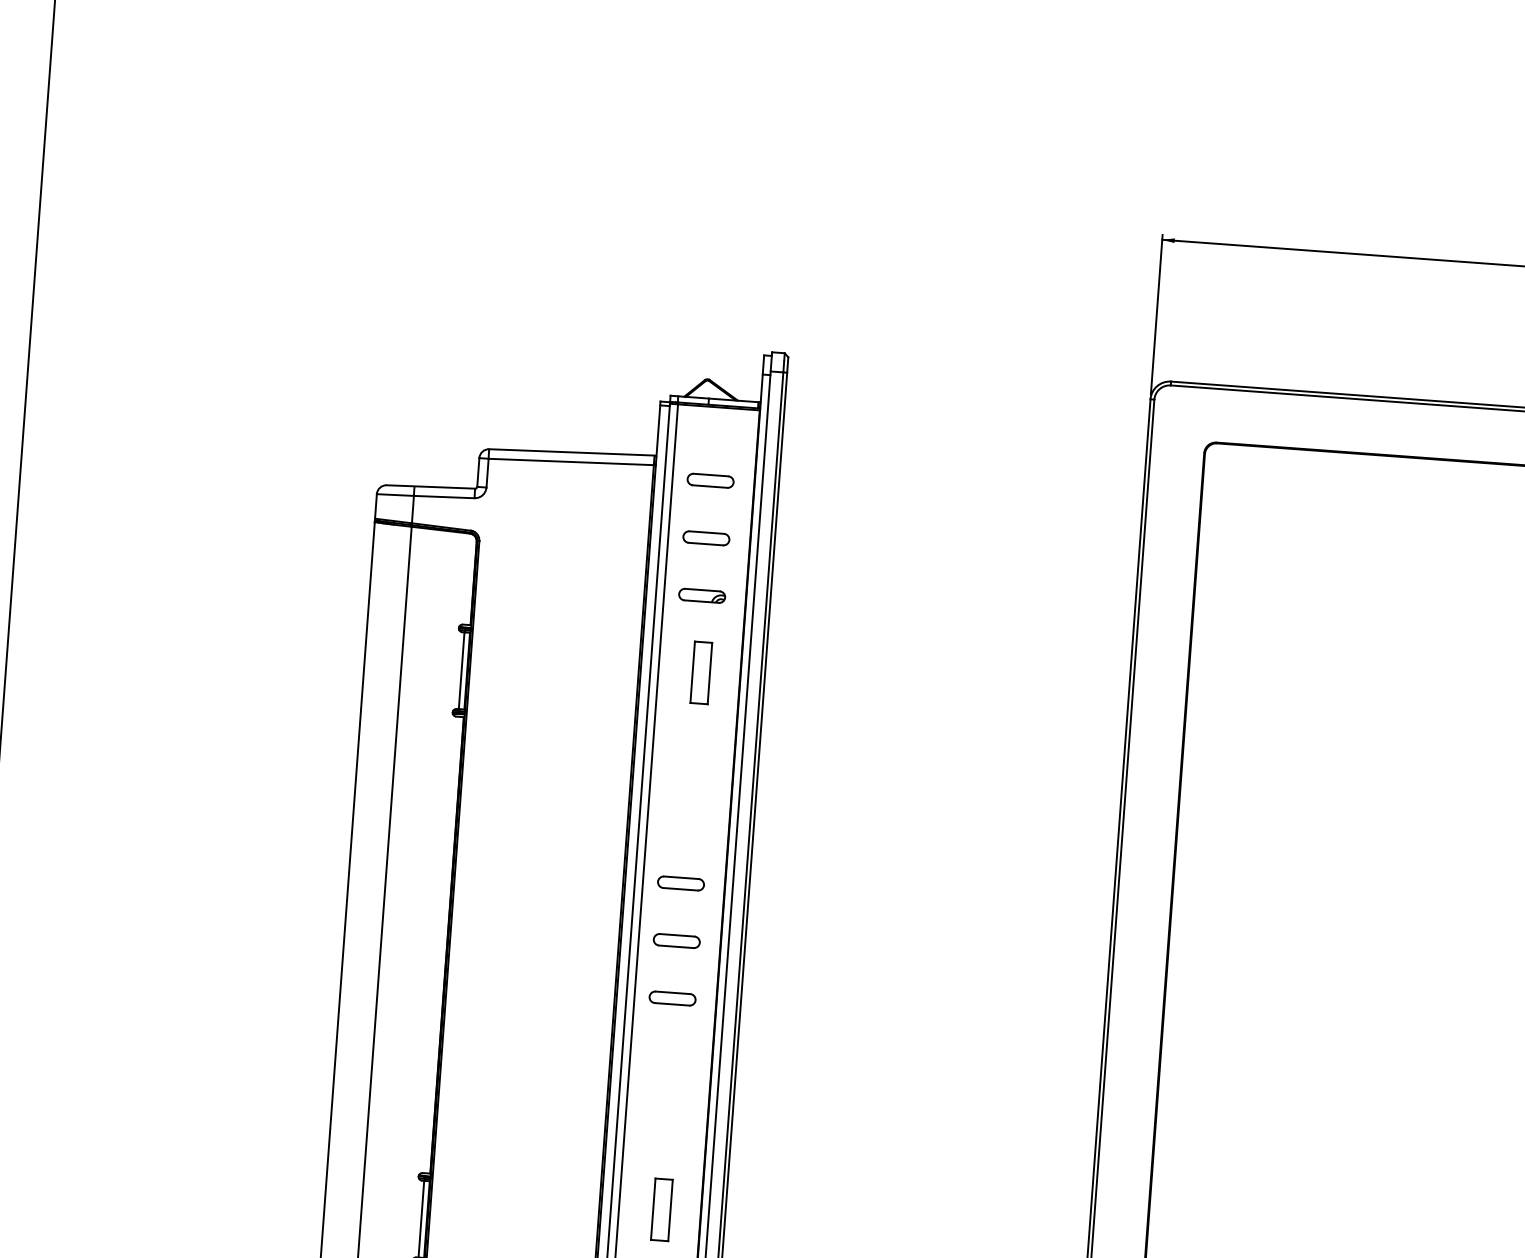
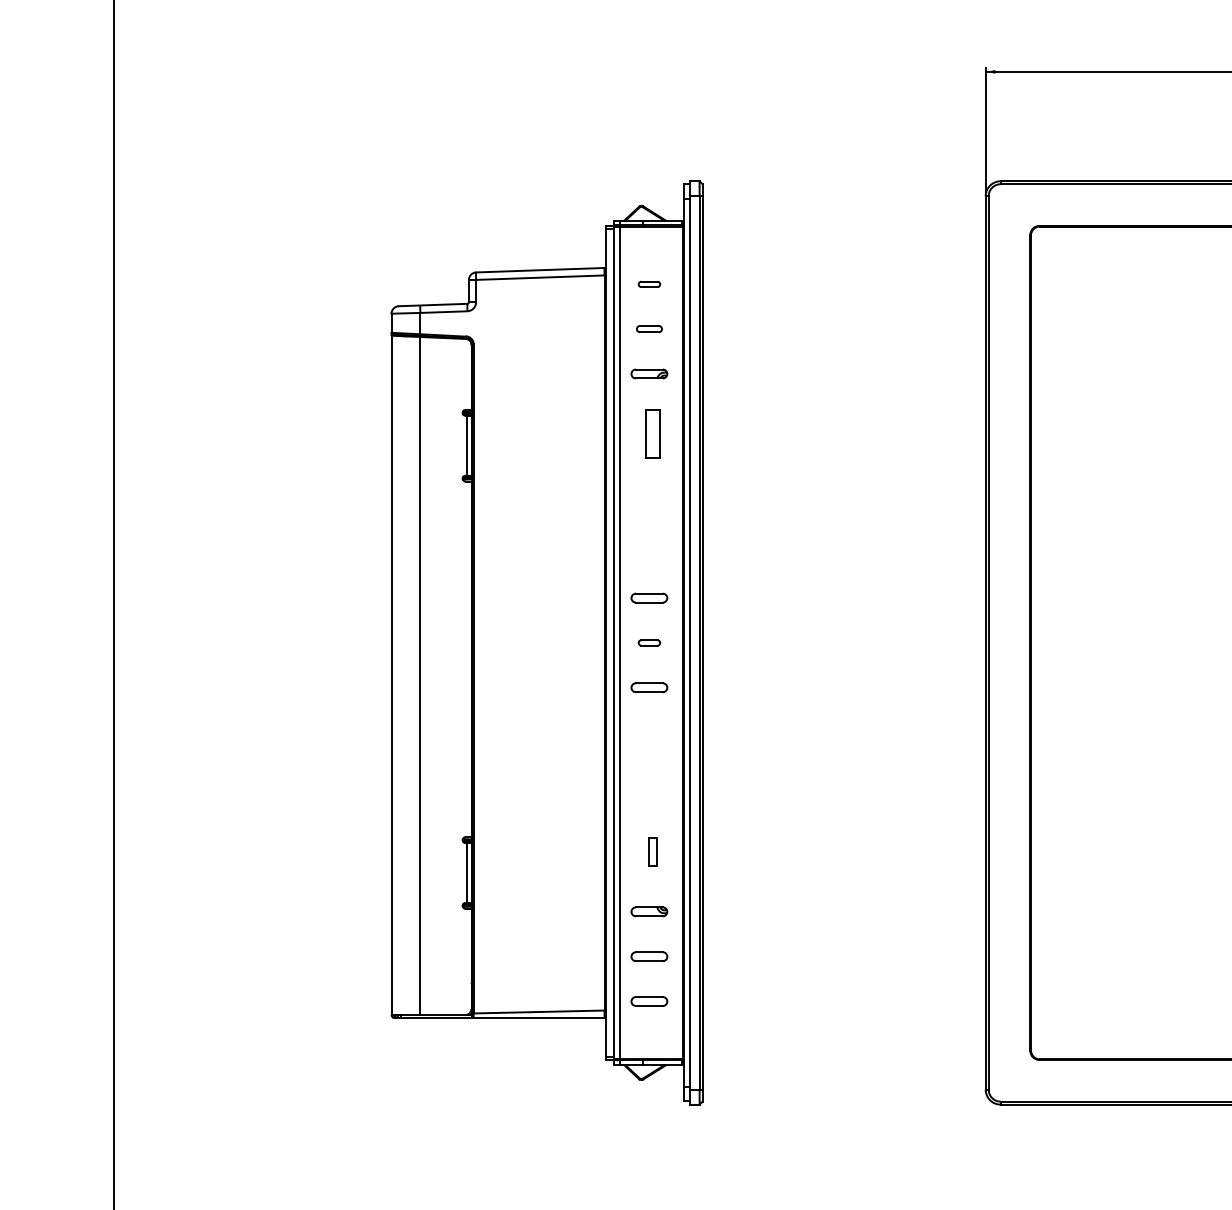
part: (710, 481) -> (649, 284), size x0.6
part: (706, 537) -> (649, 328), size x0.7
part: (676, 940) -> (649, 642), size x0.6
part: (661, 1209) -> (652, 851), size x0.6

